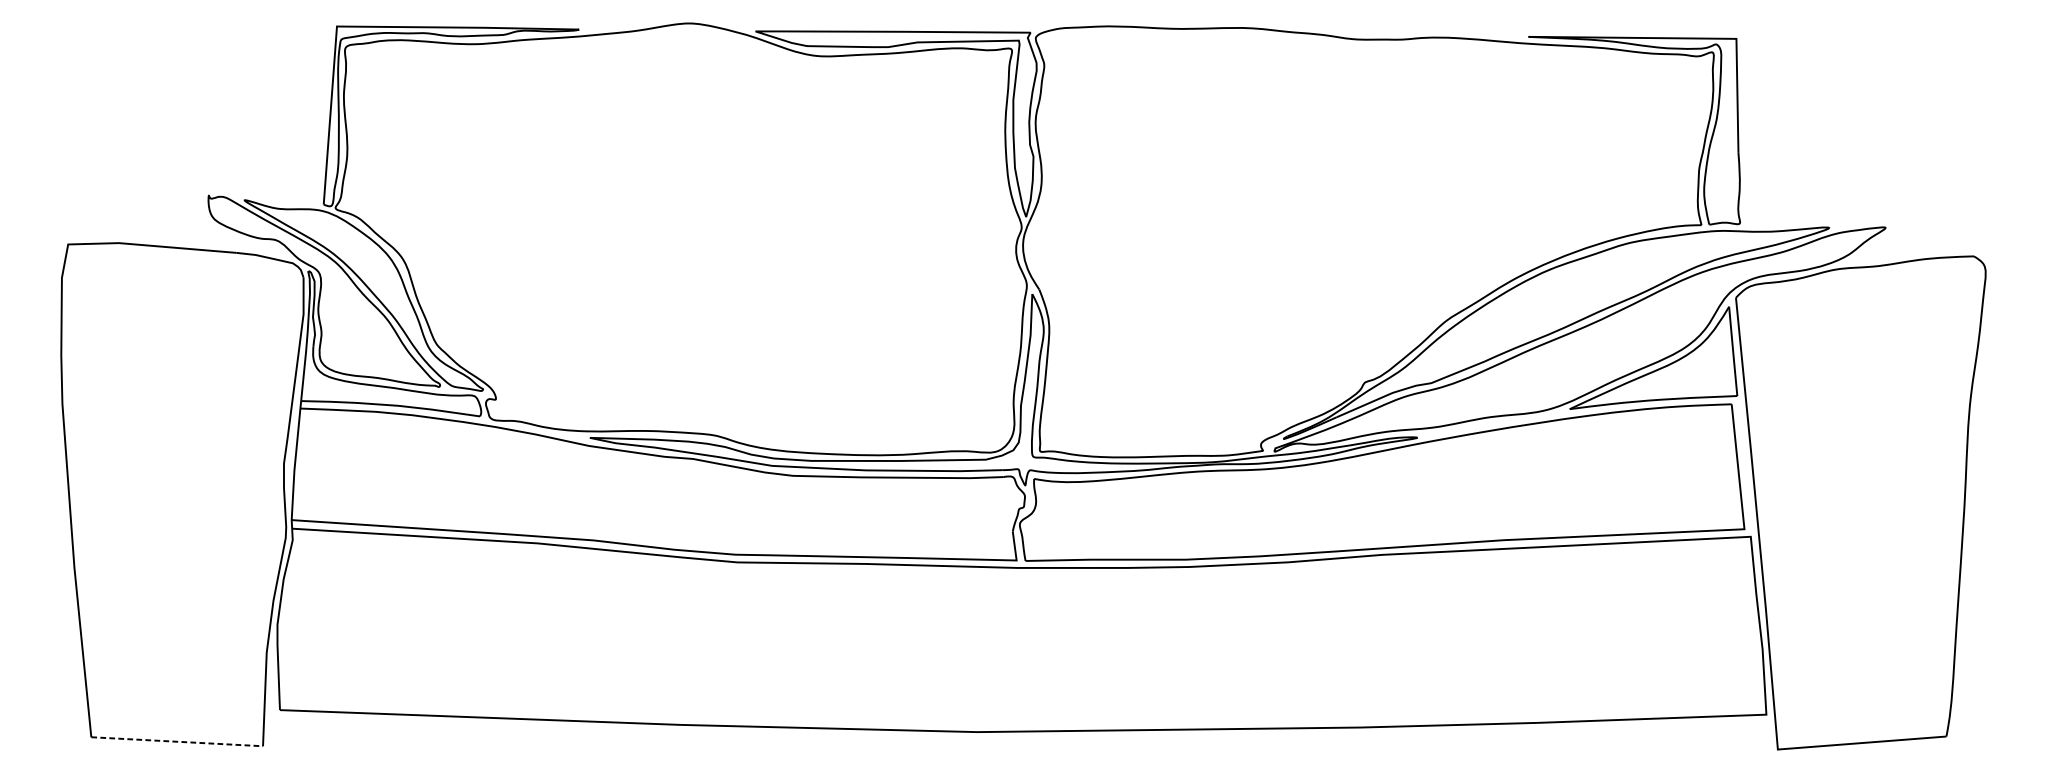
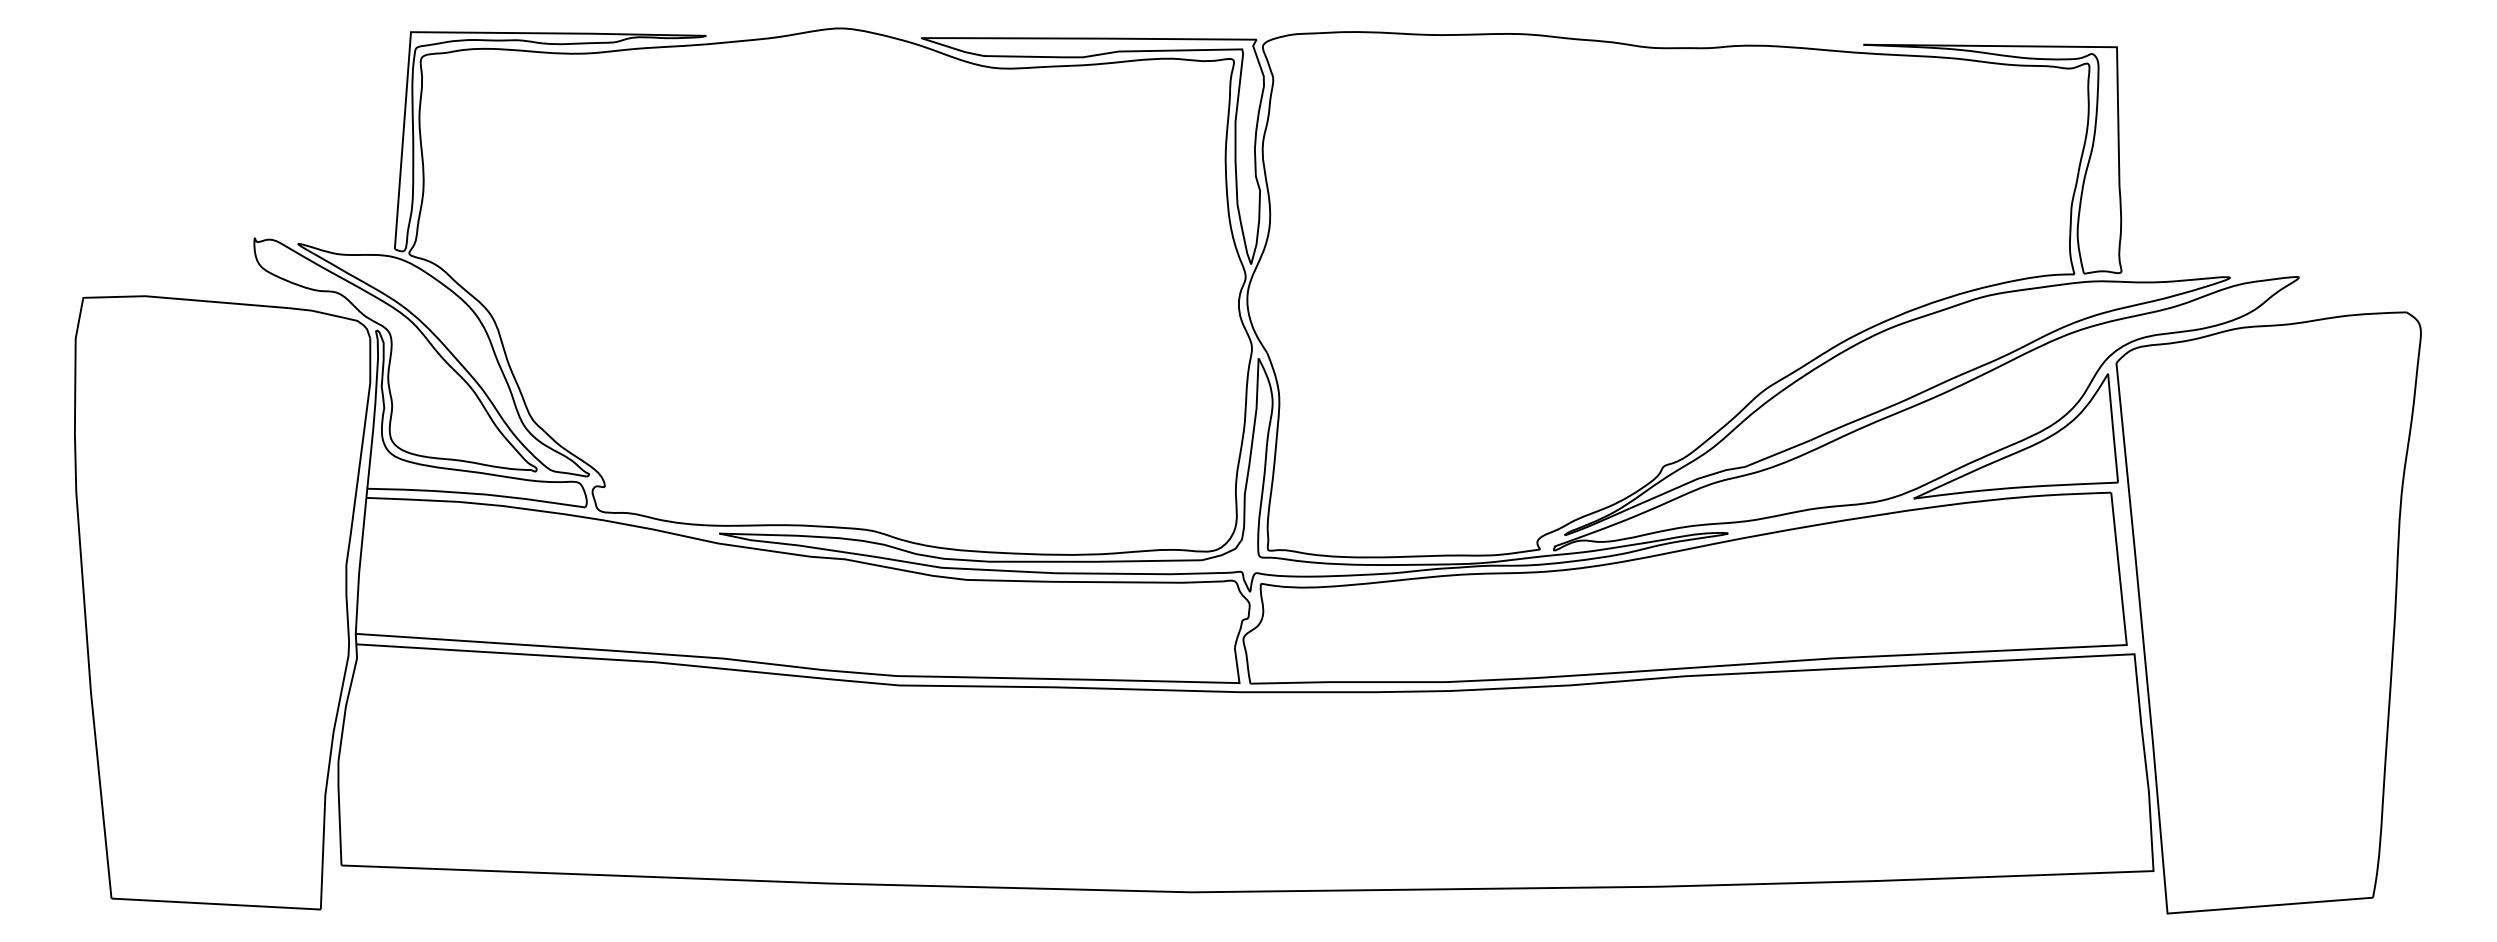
line: (177, 742) -> (216, 904), dashed -> solid

